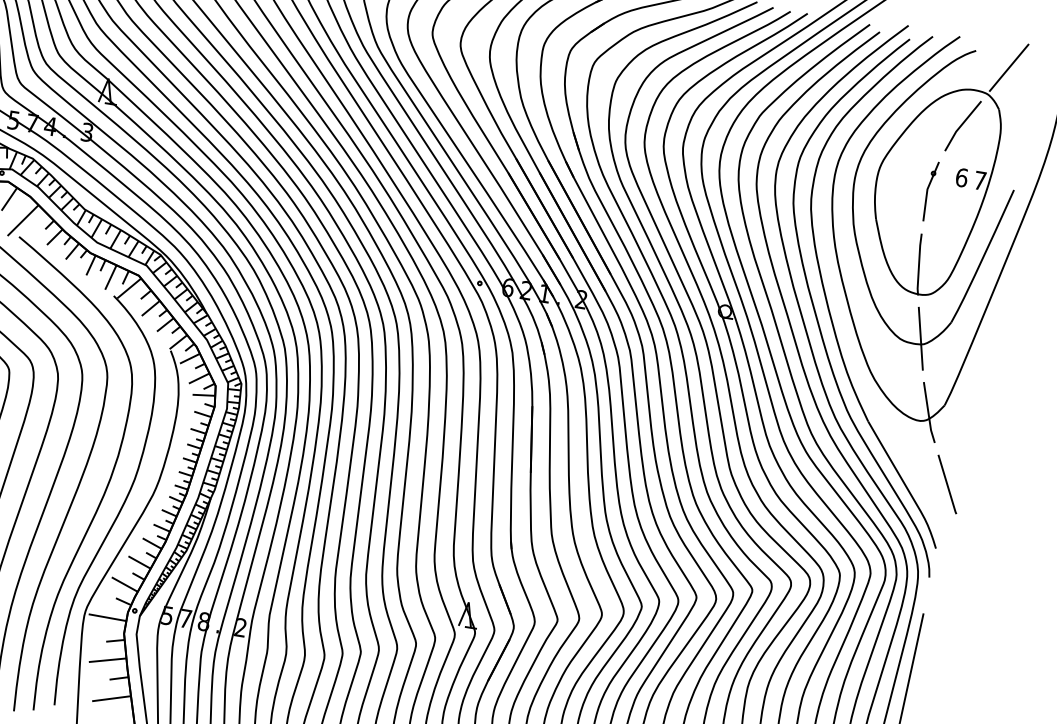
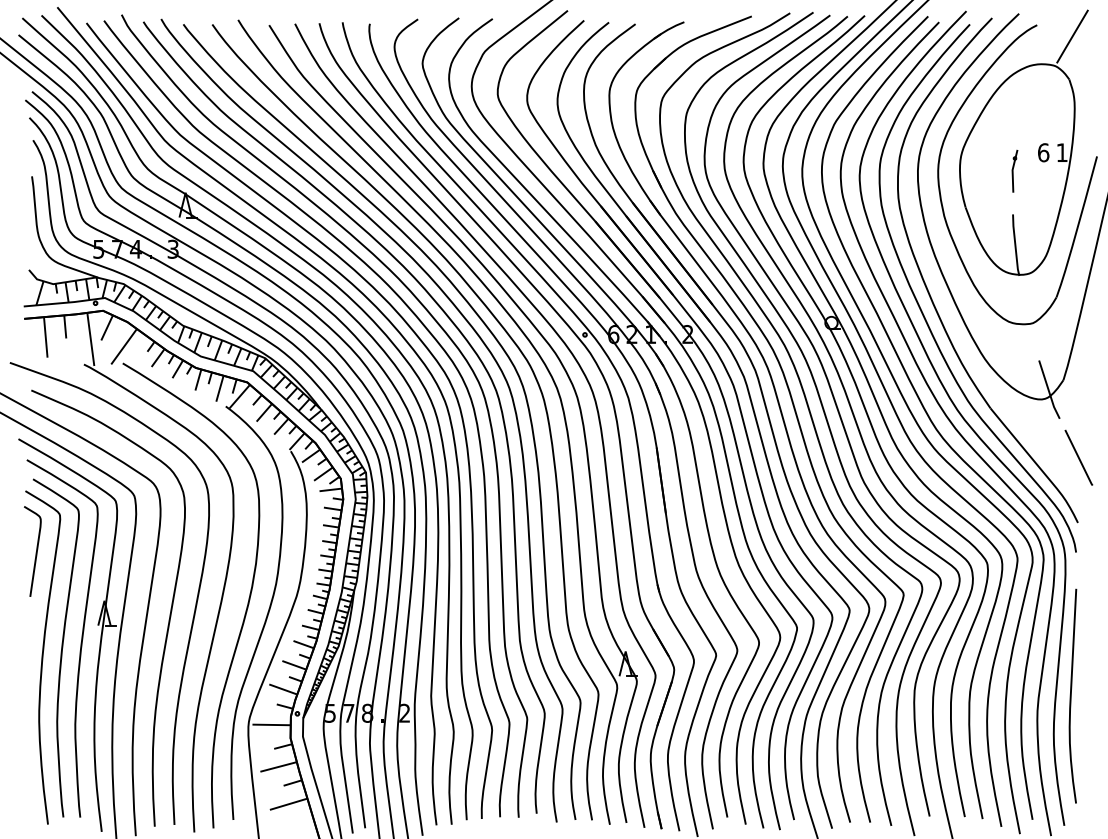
line: (963, 125) -> (1036, 100), removed
text: (979, 180) -> (1061, 152), 7 -> 1
part: (930, 190) -> (1014, 170), size x0.7
line: (921, 339) -> (1029, 318), removed

